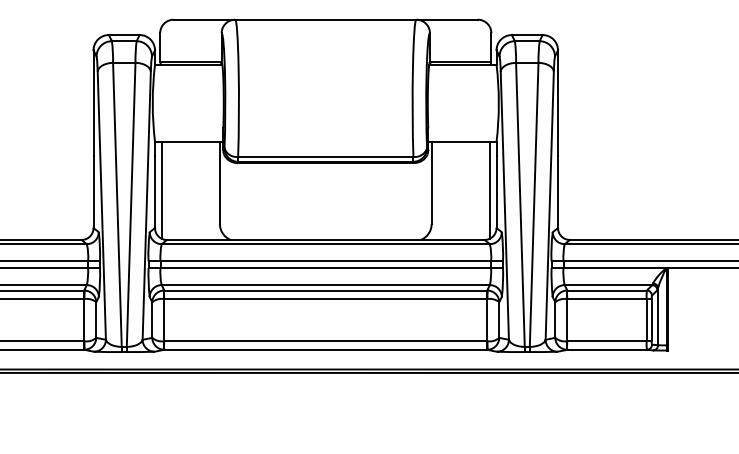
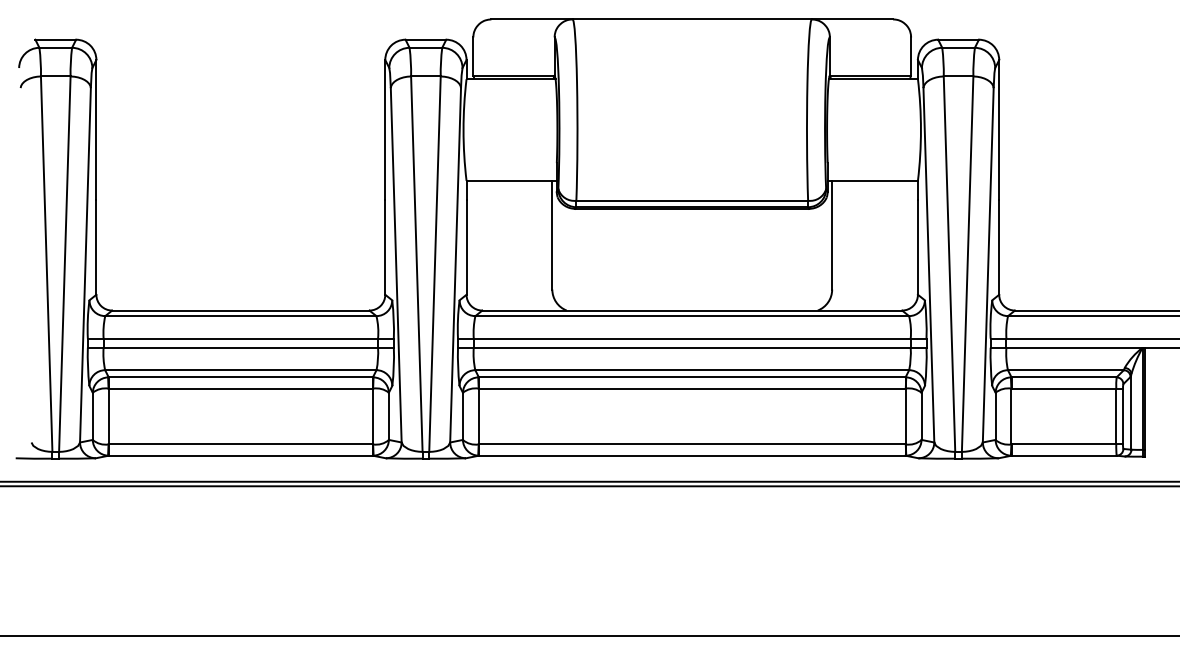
line: (161, 189) -> (475, 244), removed
line: (489, 189) -> (908, 244), removed

